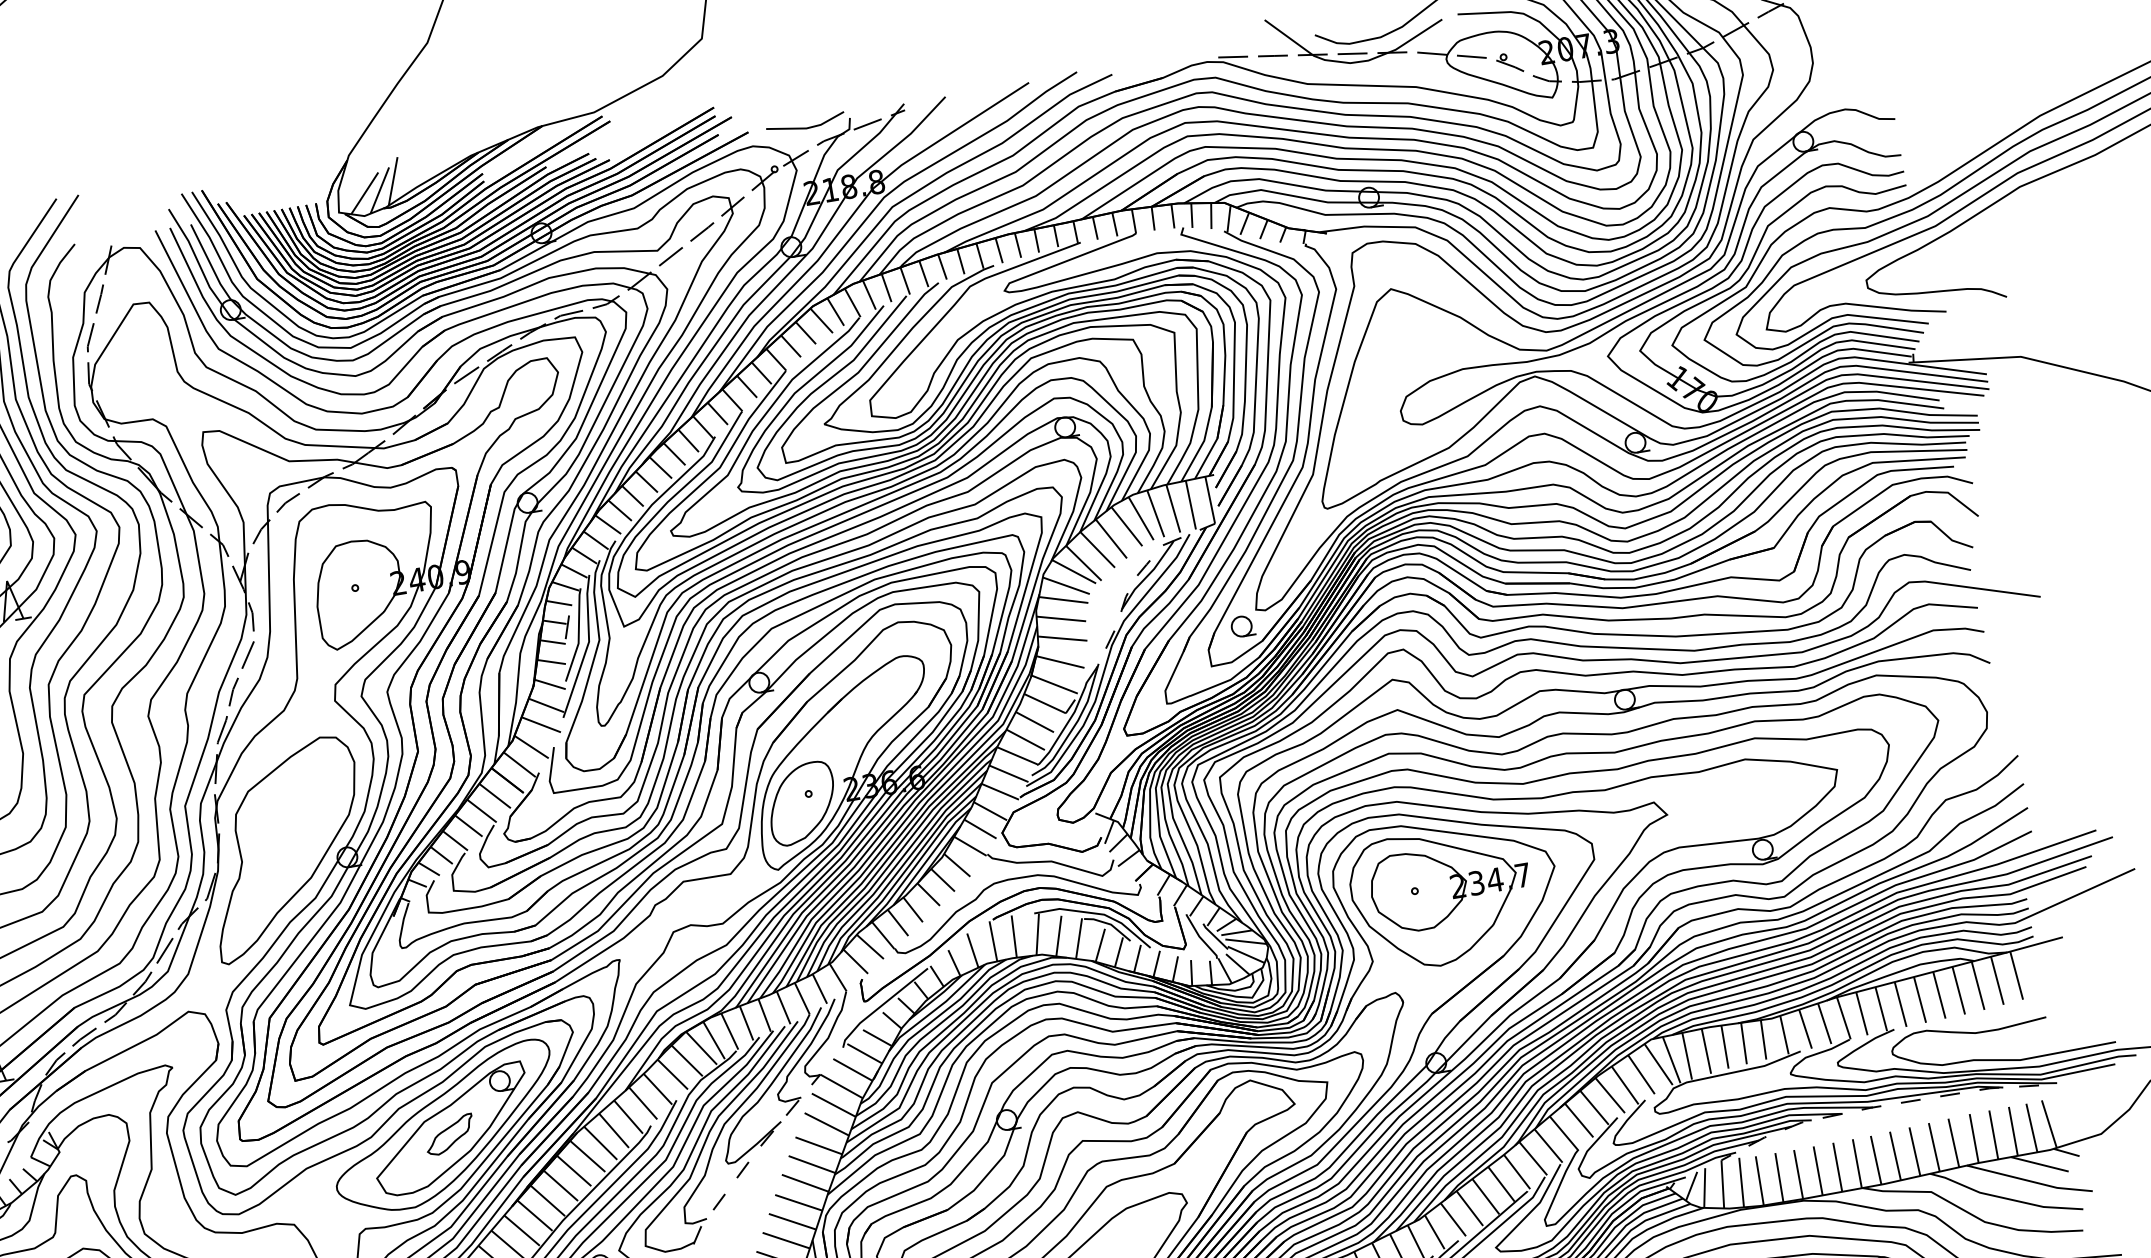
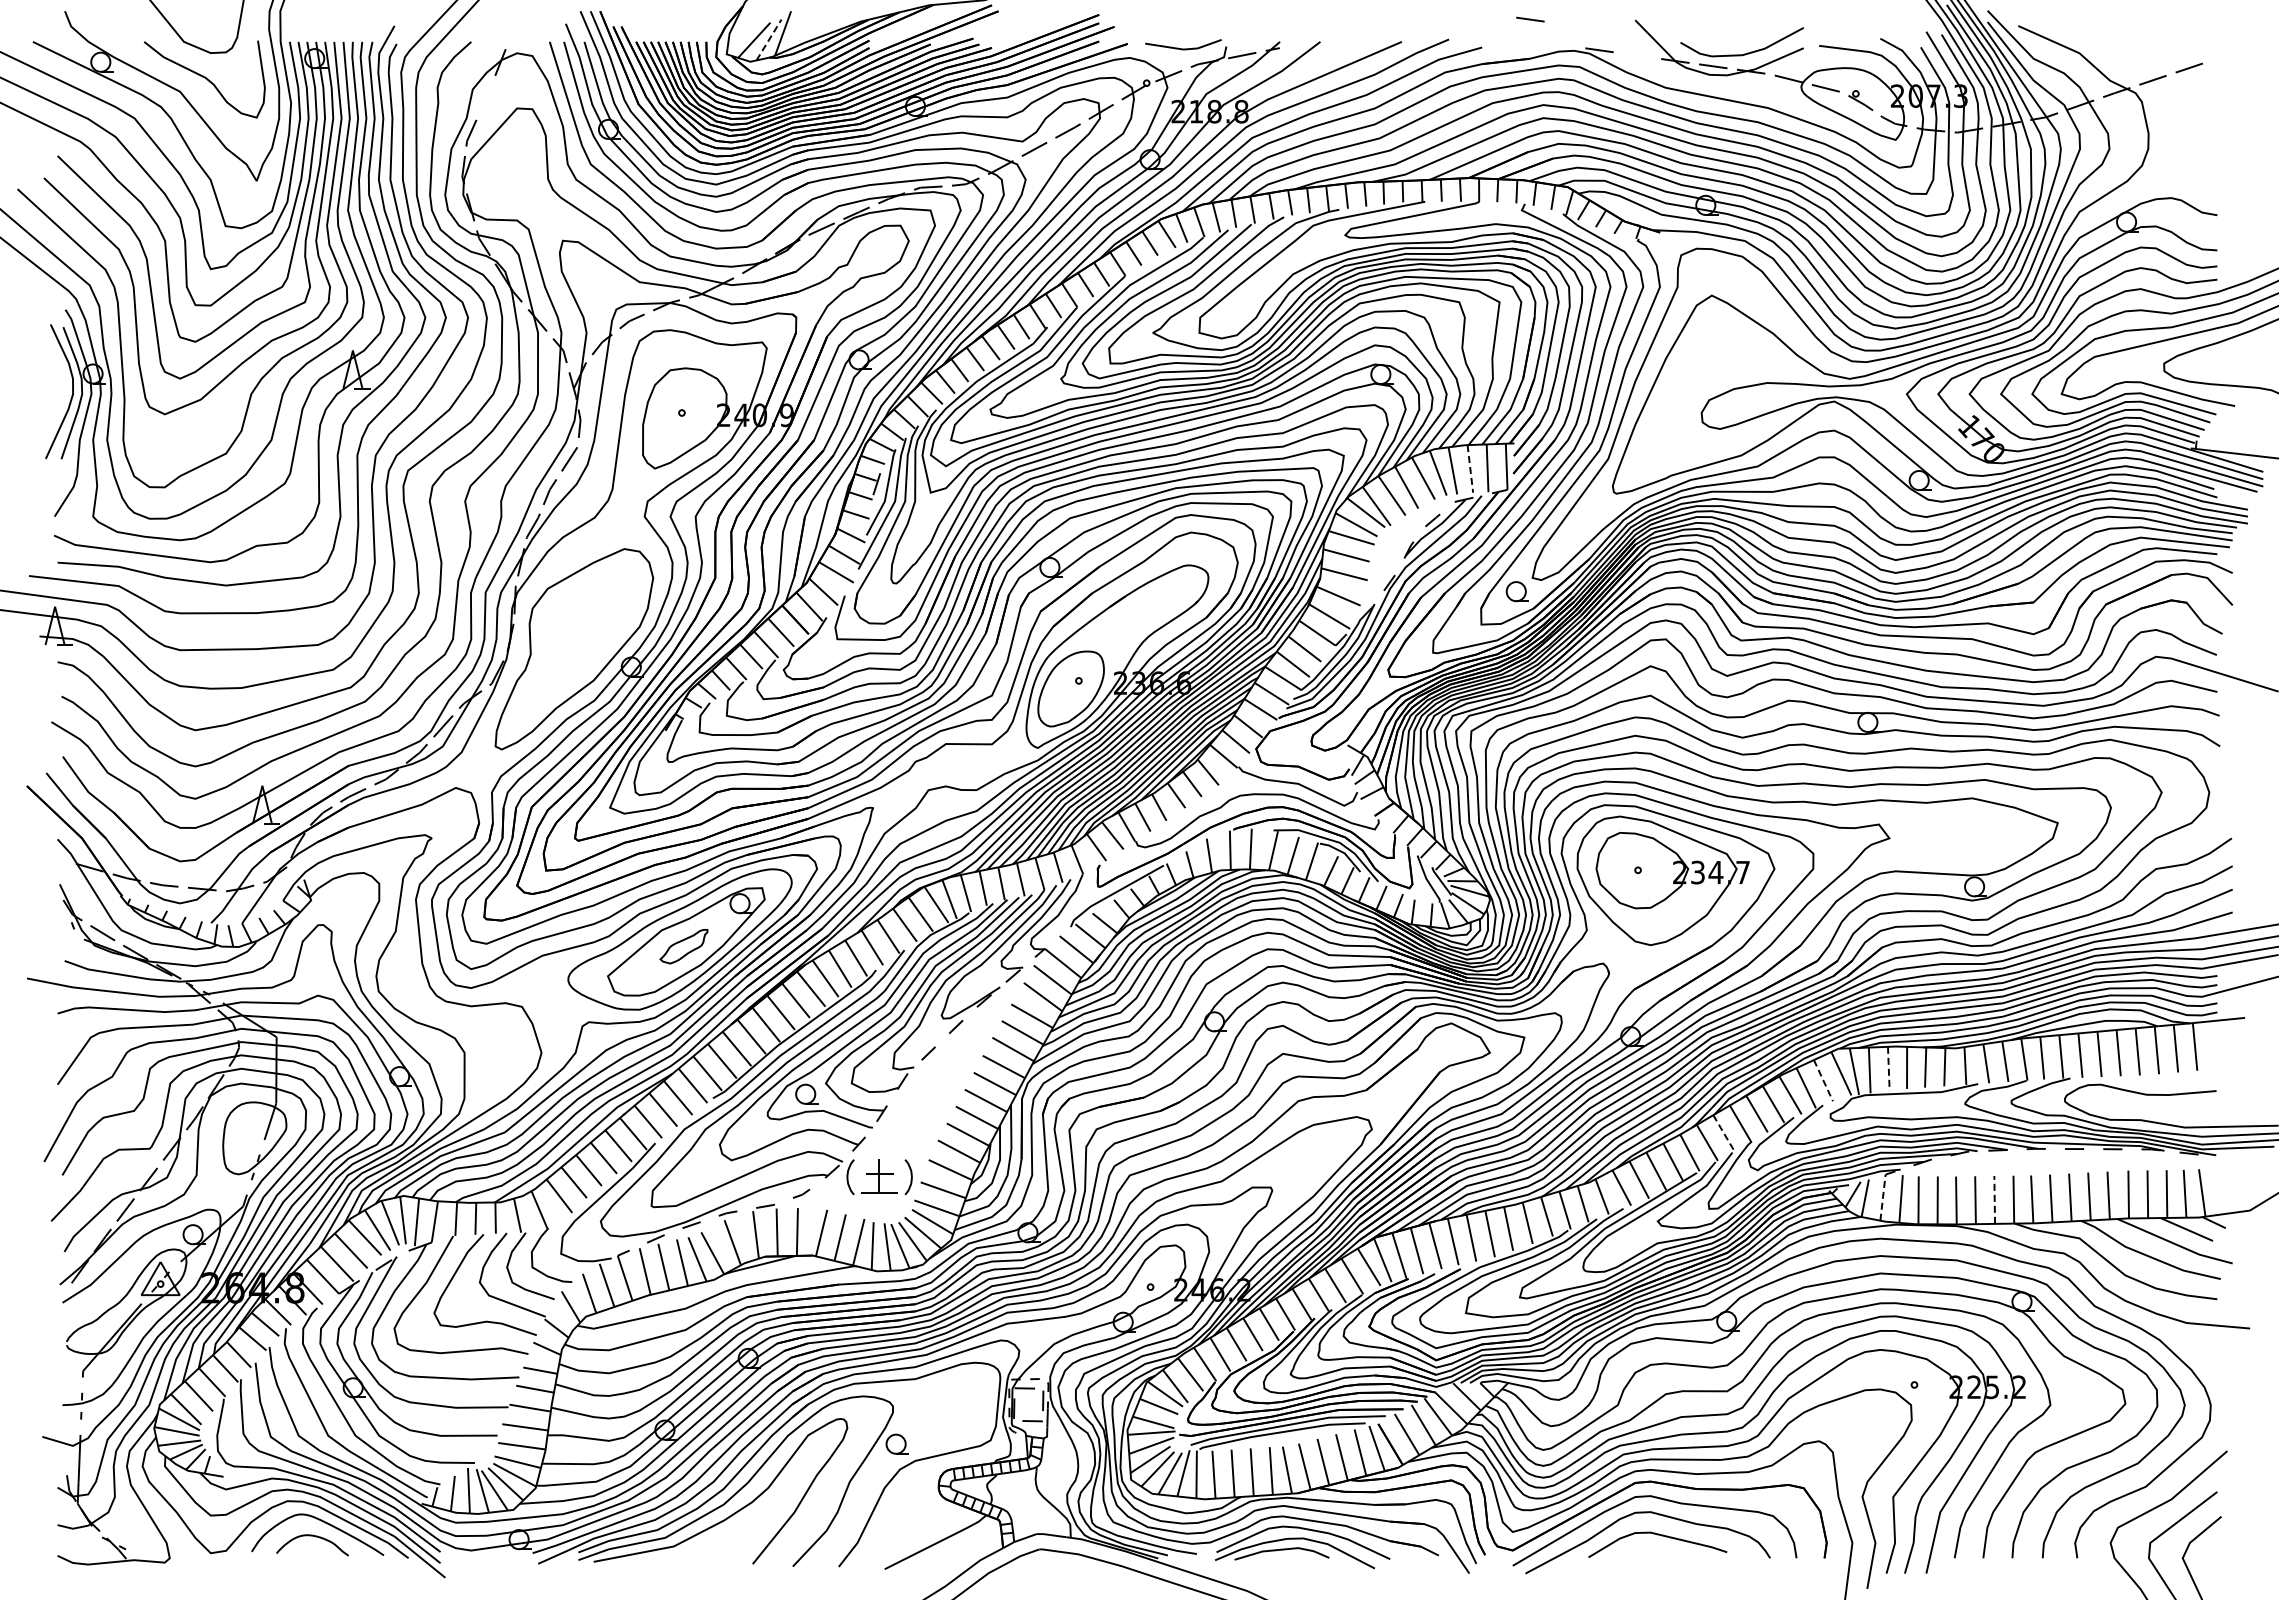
line: (1273, 55) -> (1530, 19), moved
line: (380, 190) -> (769, 40), solid -> dashed
line: (99, 298) -> (485, 97), removed
line: (1173, 508) -> (1470, 468), solid -> dashed
line: (1706, 1051) -> (1888, 1069), solid -> dashed
line: (1641, 1074) -> (1823, 1080), solid -> dashed
line: (1549, 1146) -> (1724, 1133), solid -> dashed
line: (1837, 1166) -> (1994, 1199), solid -> dashed
line: (1723, 1184) -> (1883, 1197), solid -> dashed

